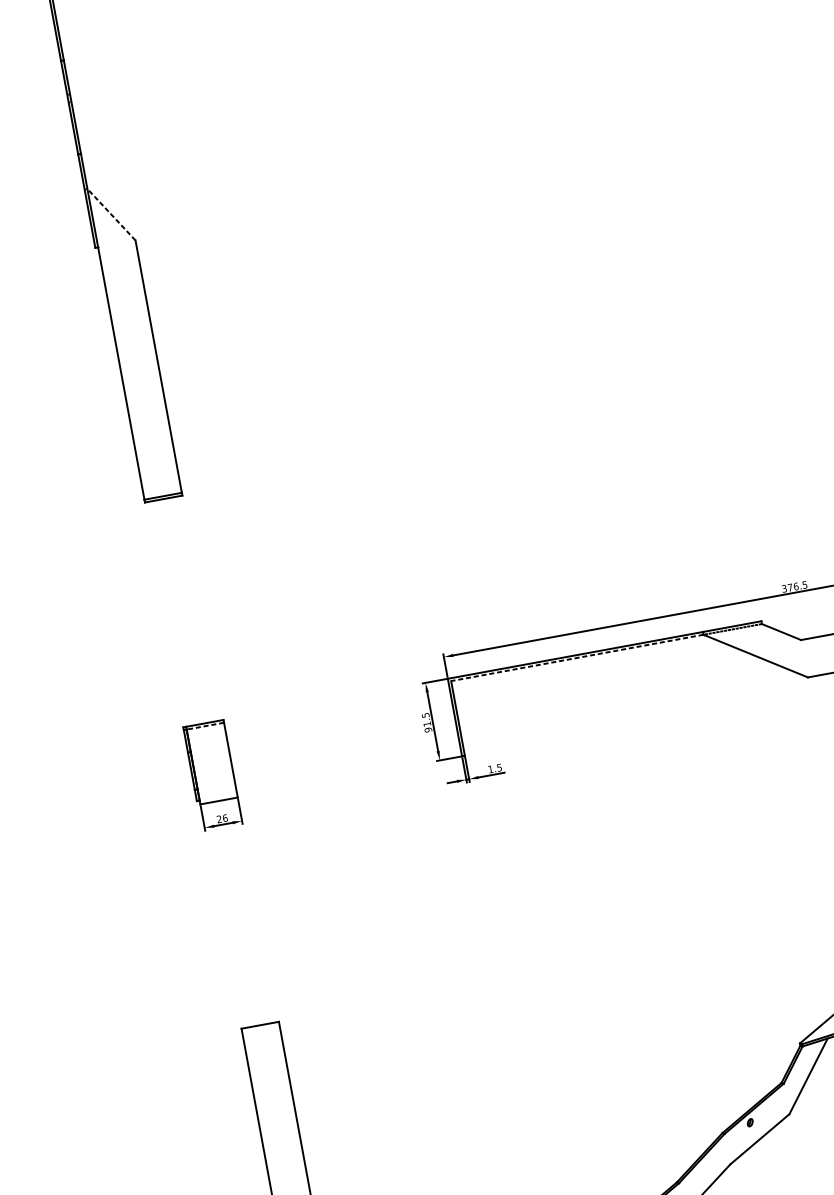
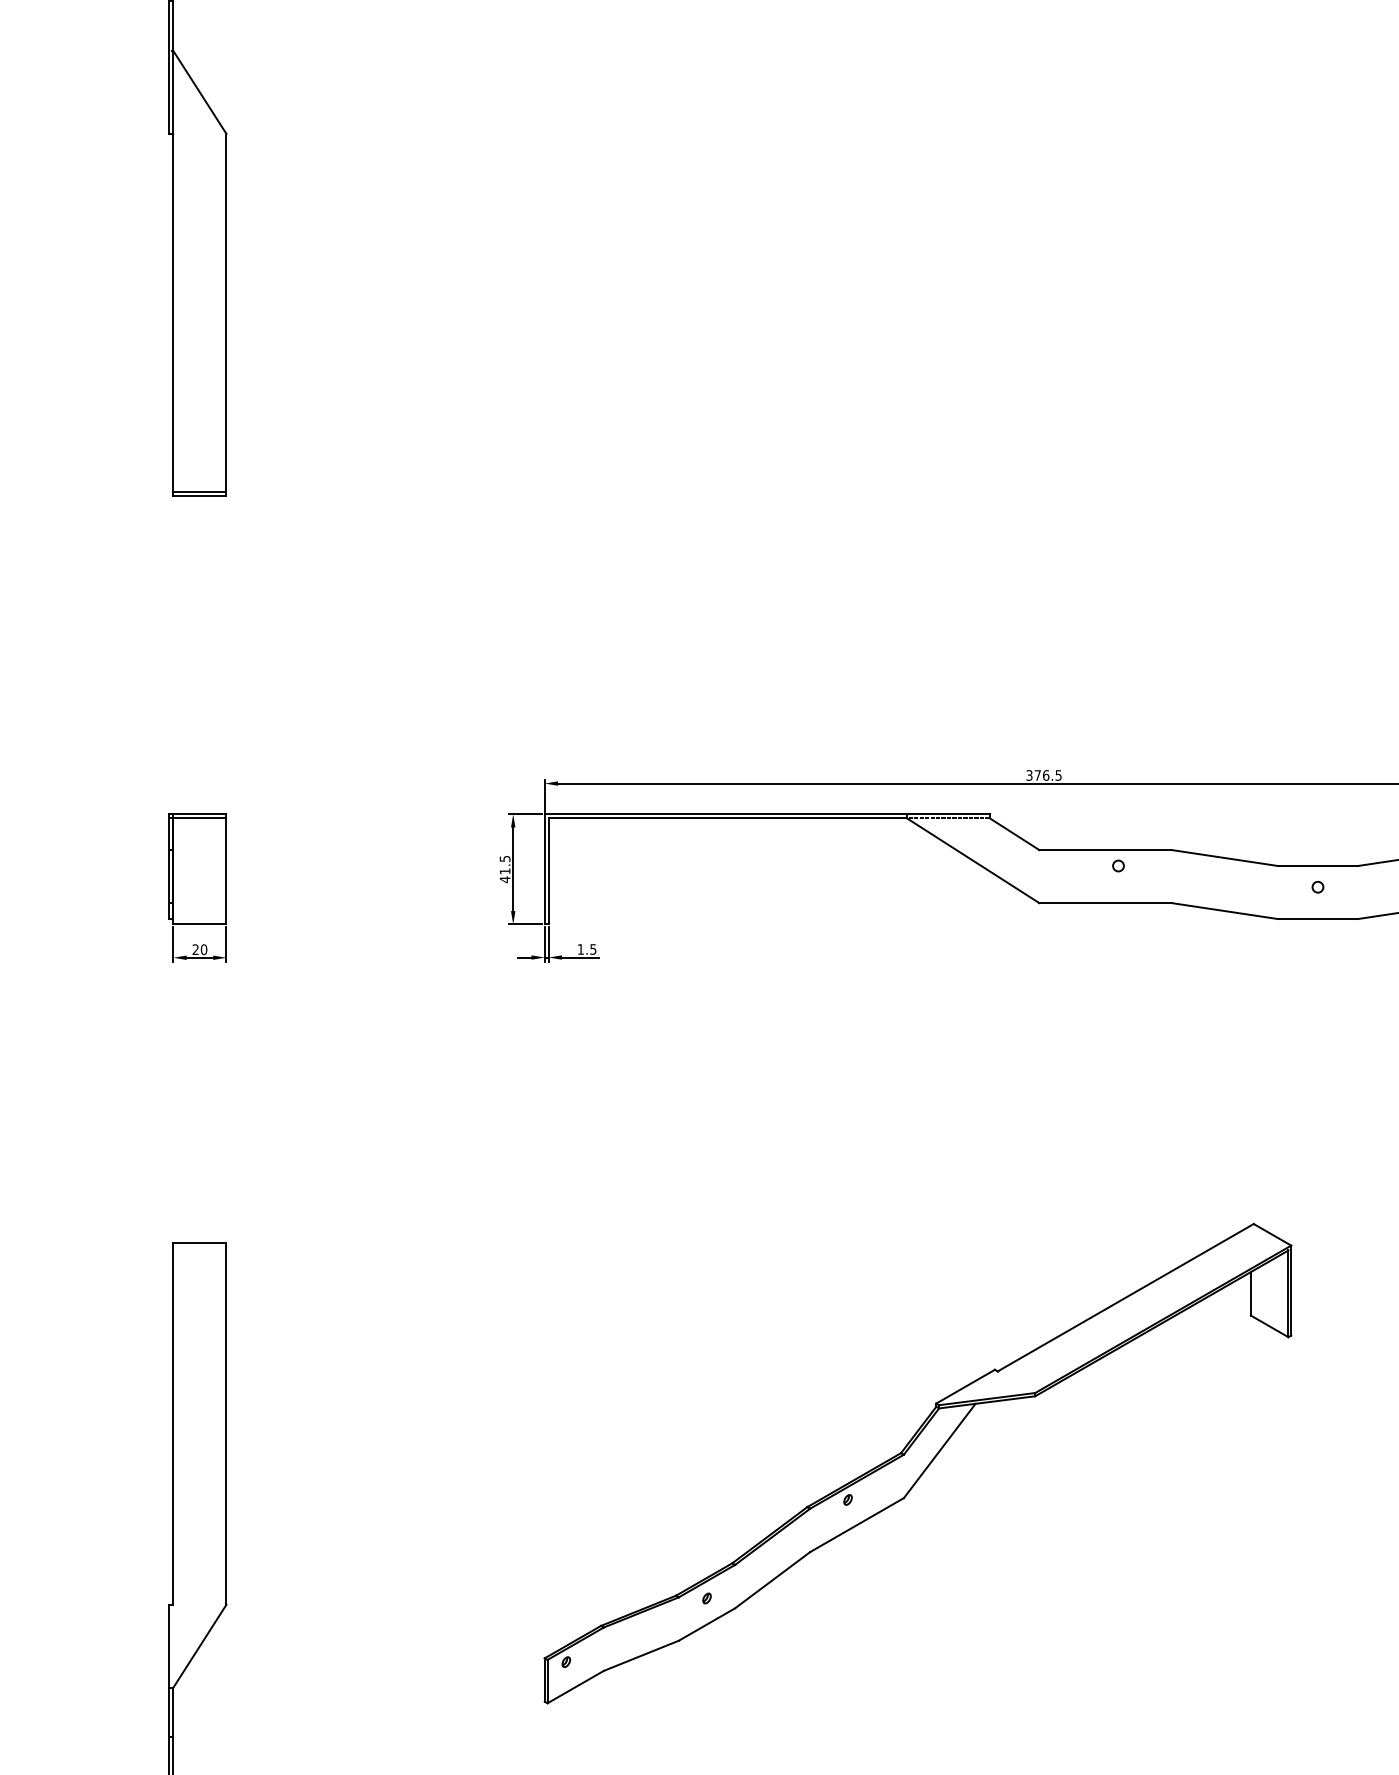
line: (111, 214) -> (199, 92), dashed -> solid
line: (577, 658) -> (727, 818), dashed -> solid
line: (205, 726) -> (199, 818), dashed -> solid
text: (427, 729) -> (504, 879), 91.5 -> 41.5
text: (225, 818) -> (204, 949), 26 -> 20

